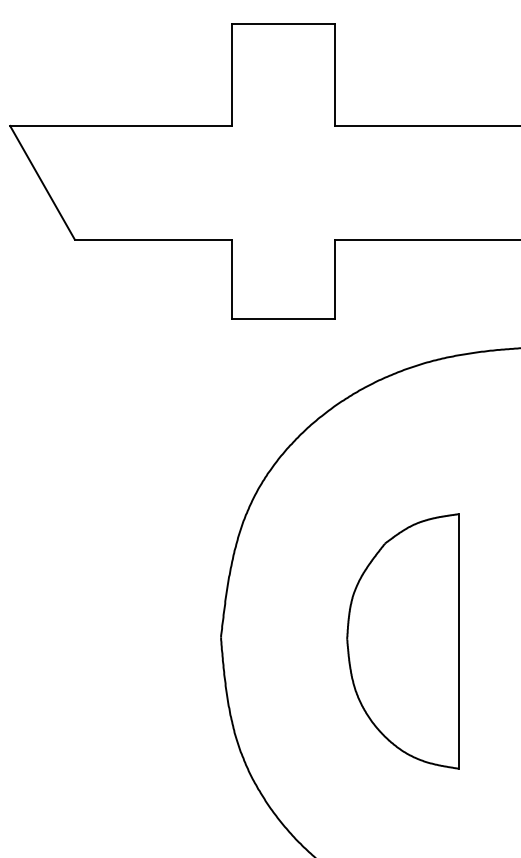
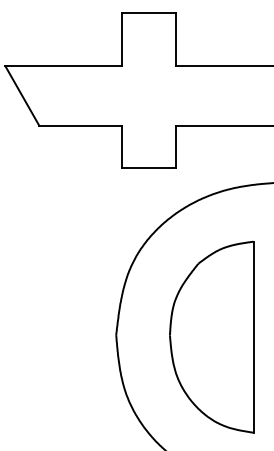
part: (402, 640) -> (211, 336), size x1.43

